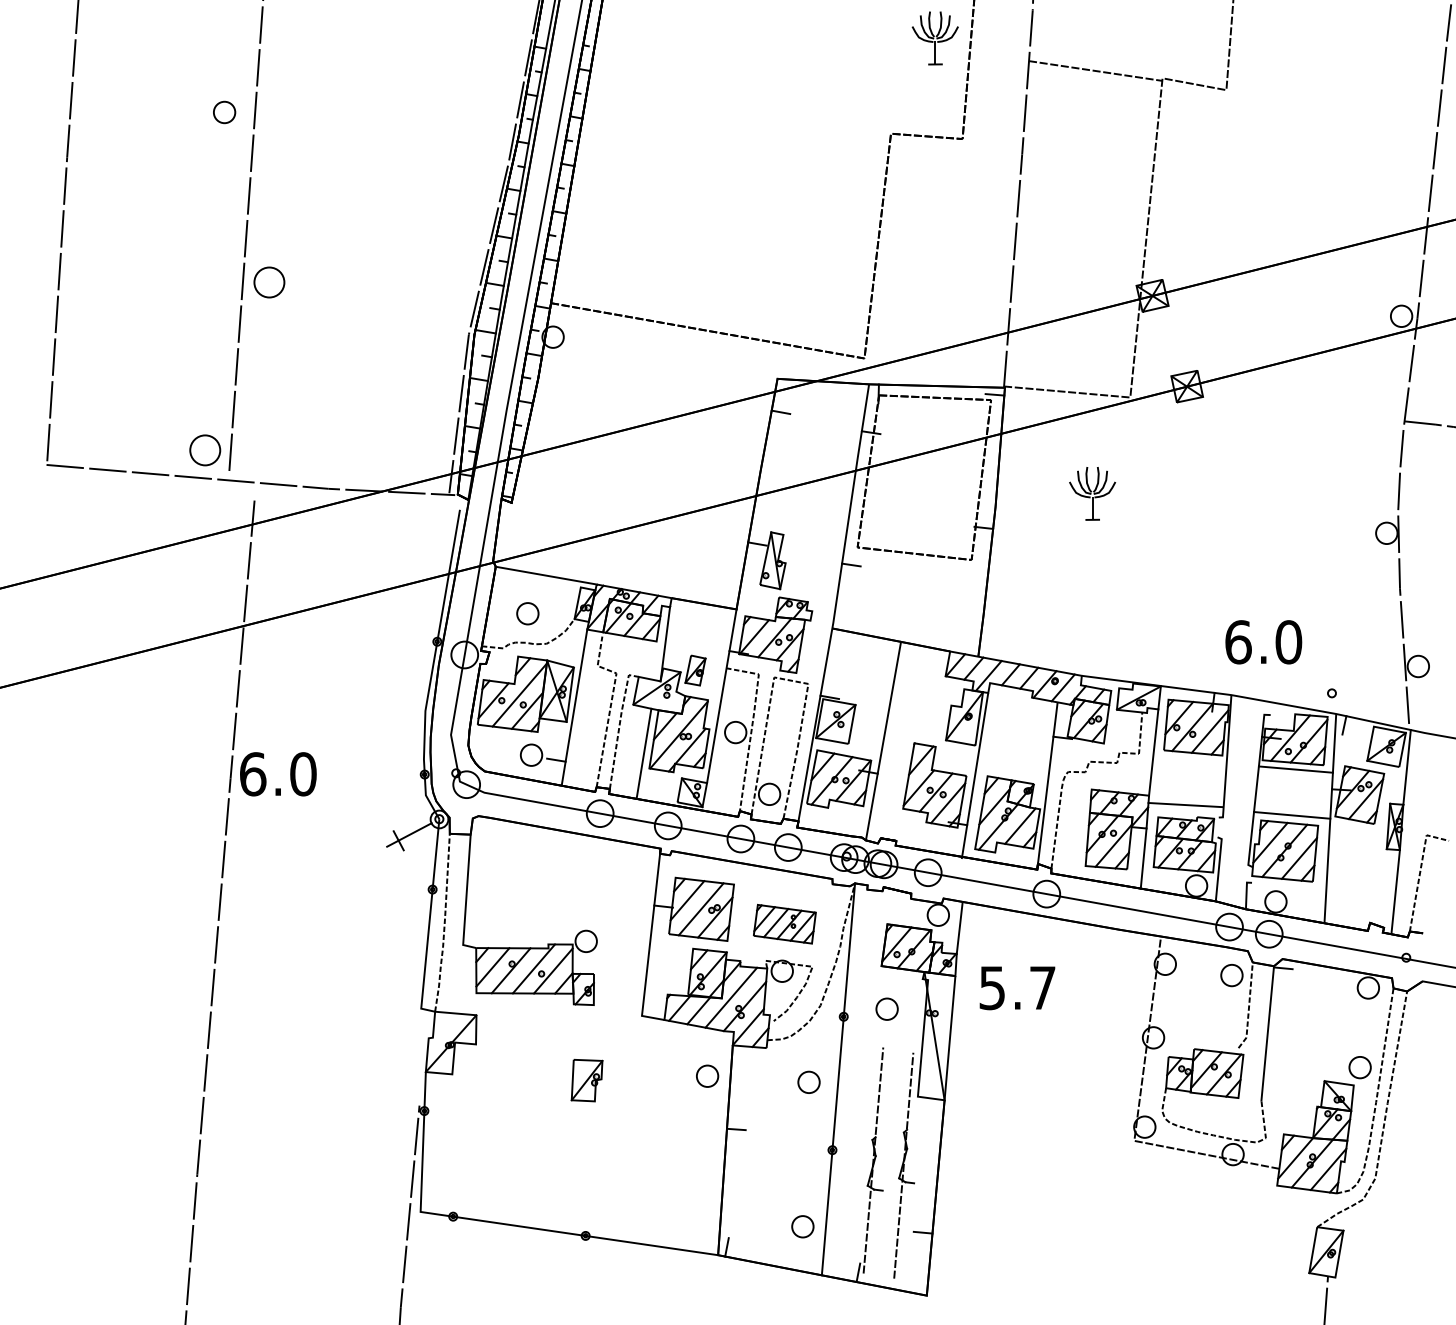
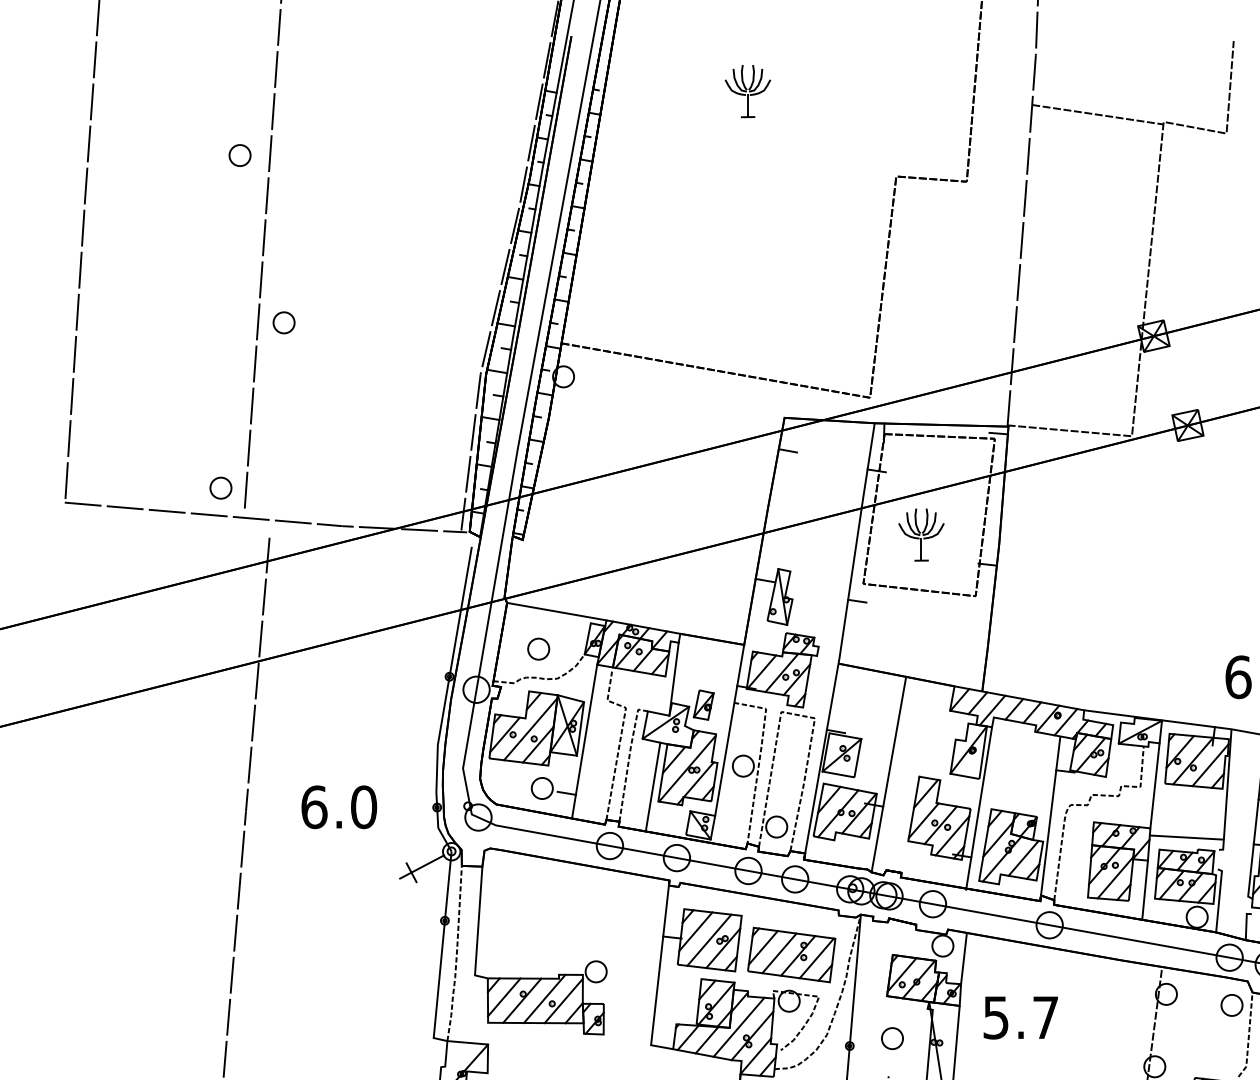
part: (934, 38) -> (747, 91), moved
part: (268, 281) -> (283, 322), size x0.71
part: (204, 449) -> (220, 487), size x0.71
part: (1092, 493) -> (921, 534), moved
text: (278, 774) -> (339, 807), moved
part: (784, 923) -> (791, 954), size x1.43

